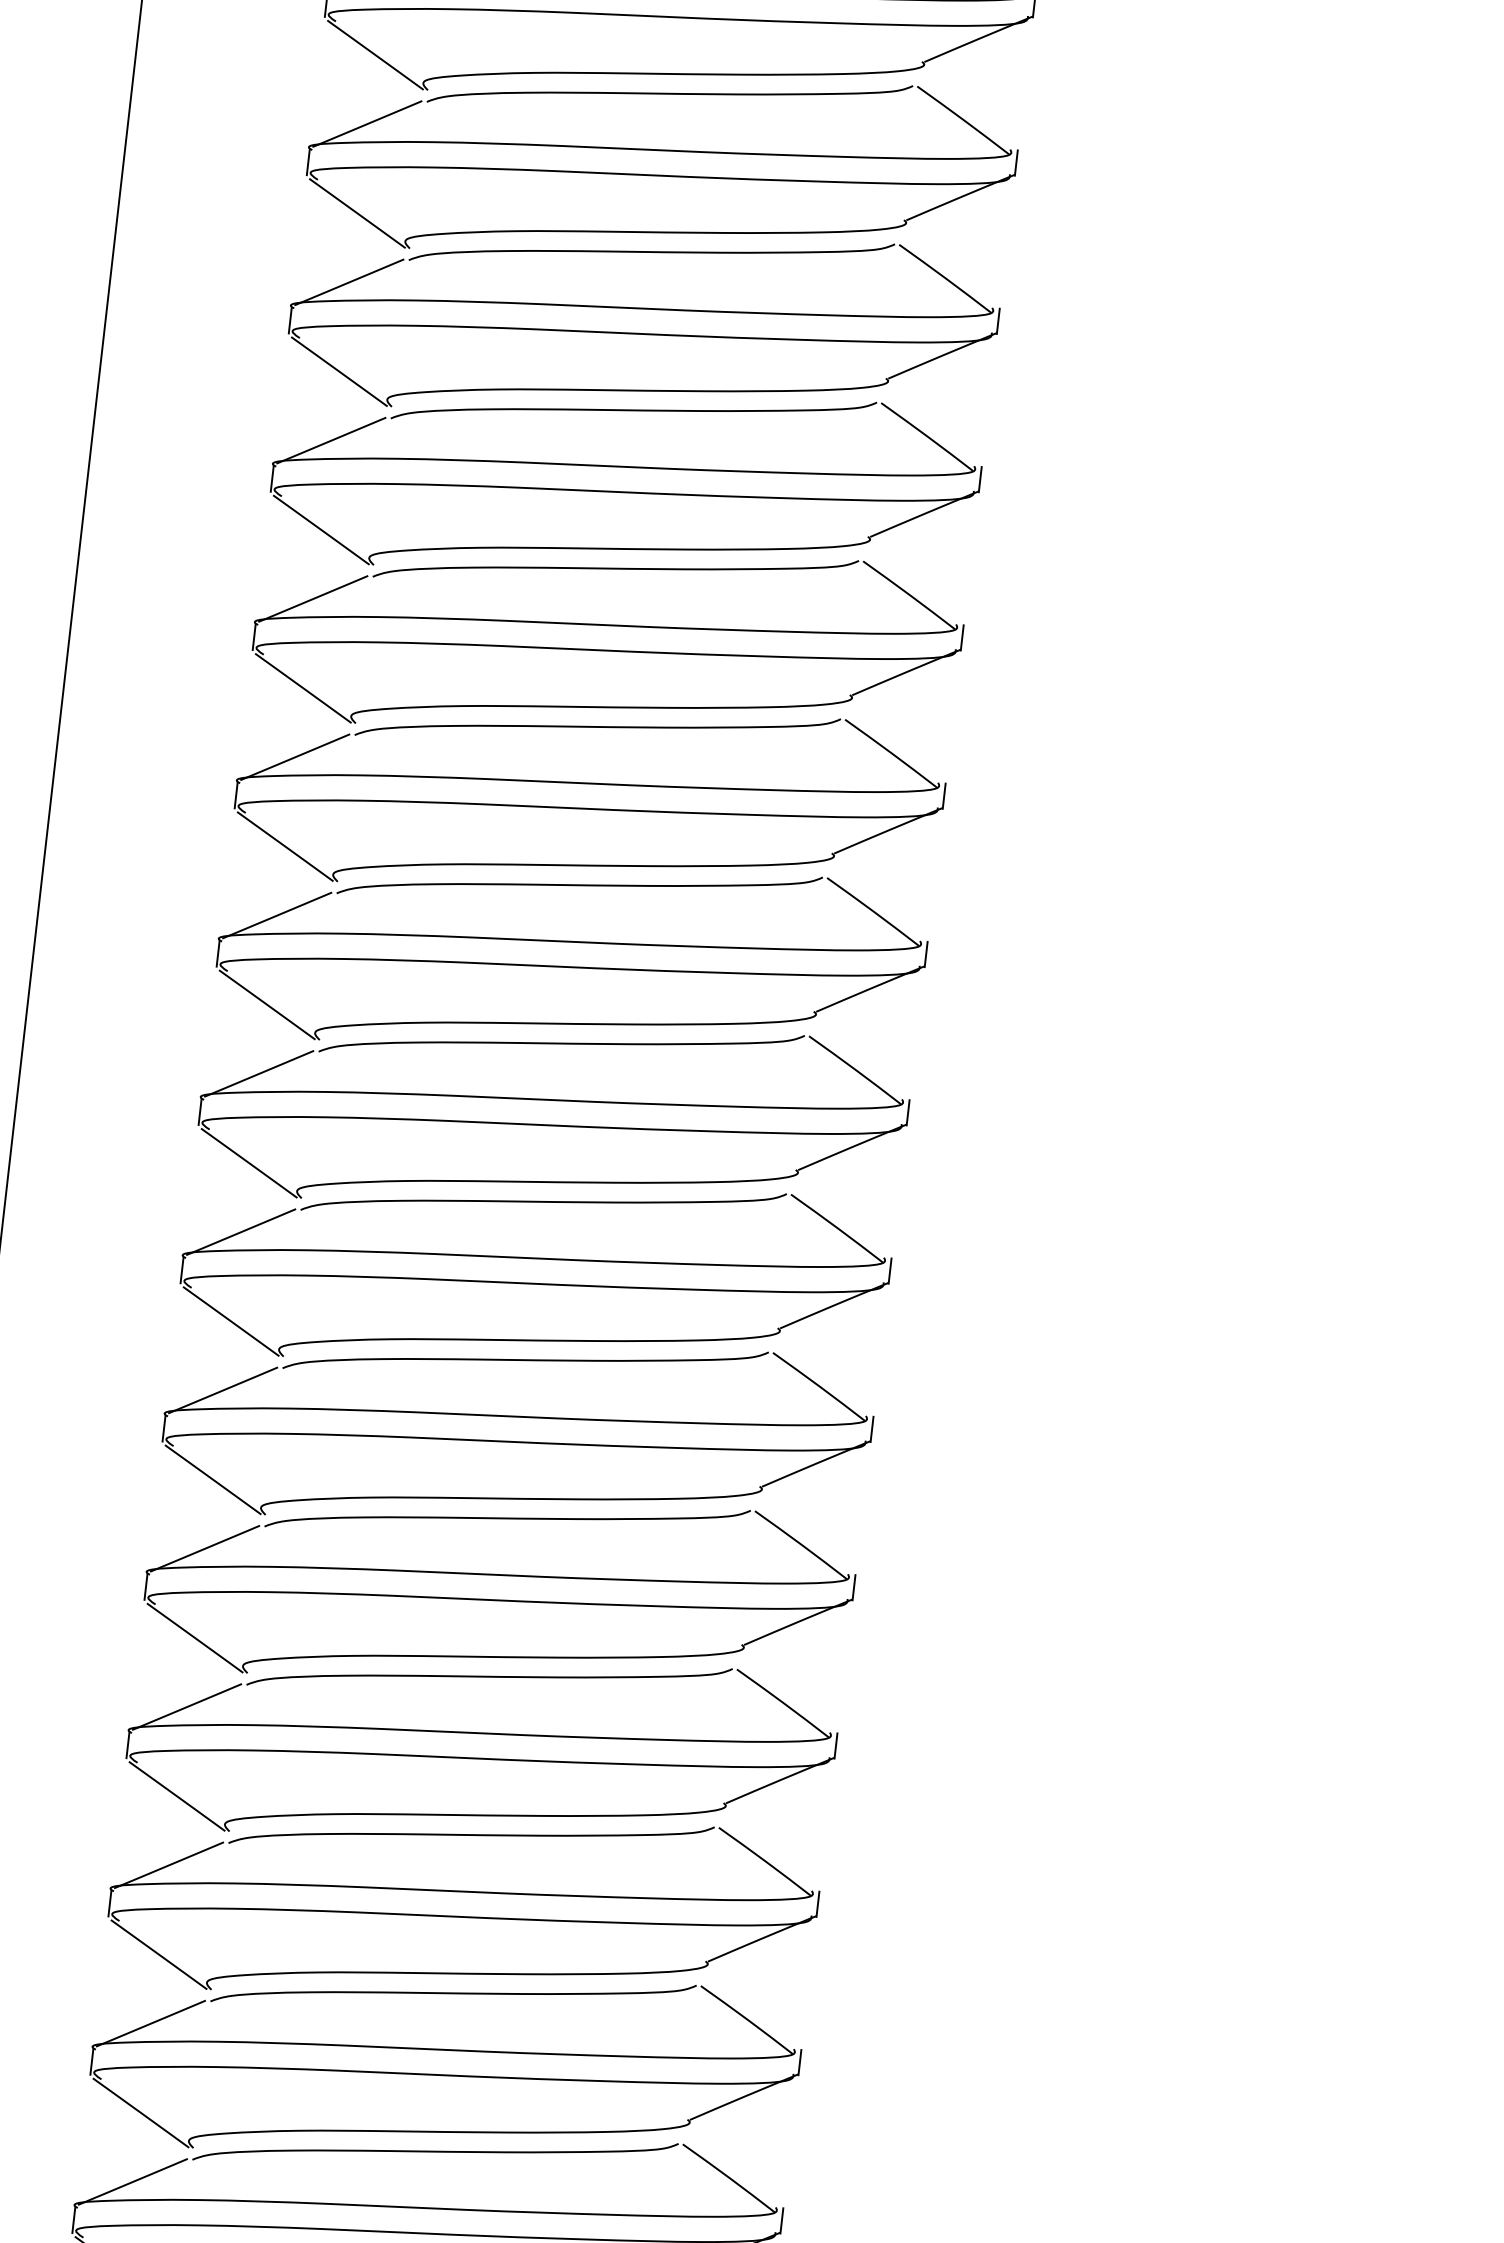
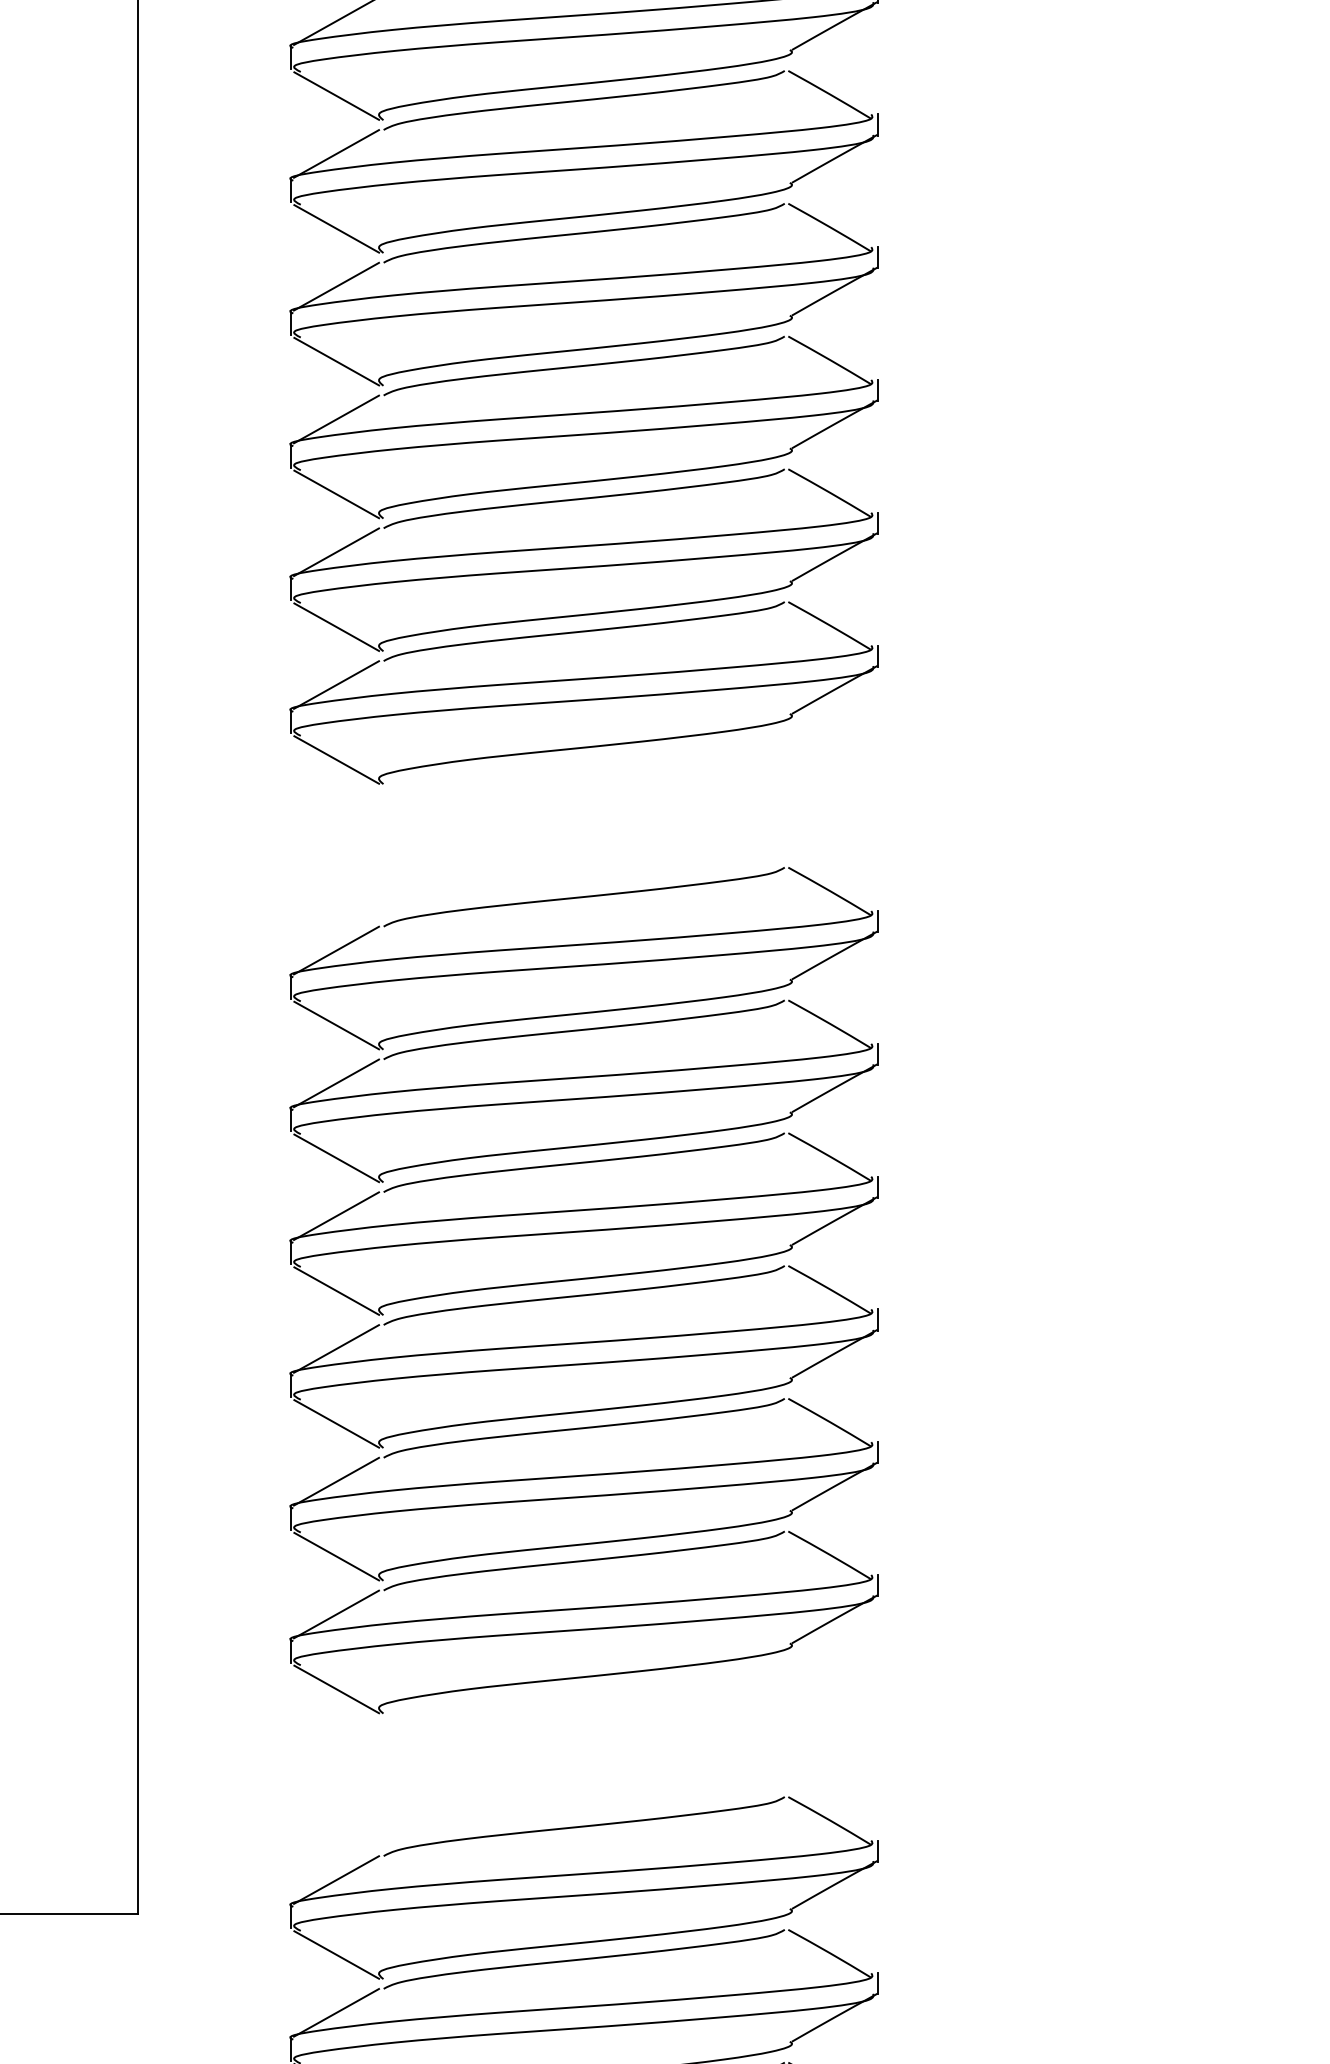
part: (572, 965) -> (585, 831), removed
part: (443, 2074) -> (583, 1761), removed

